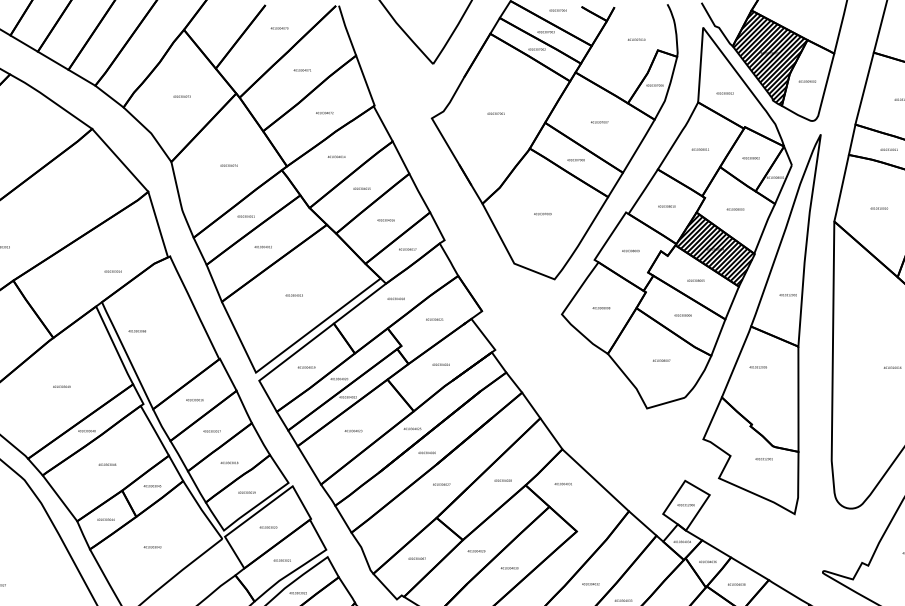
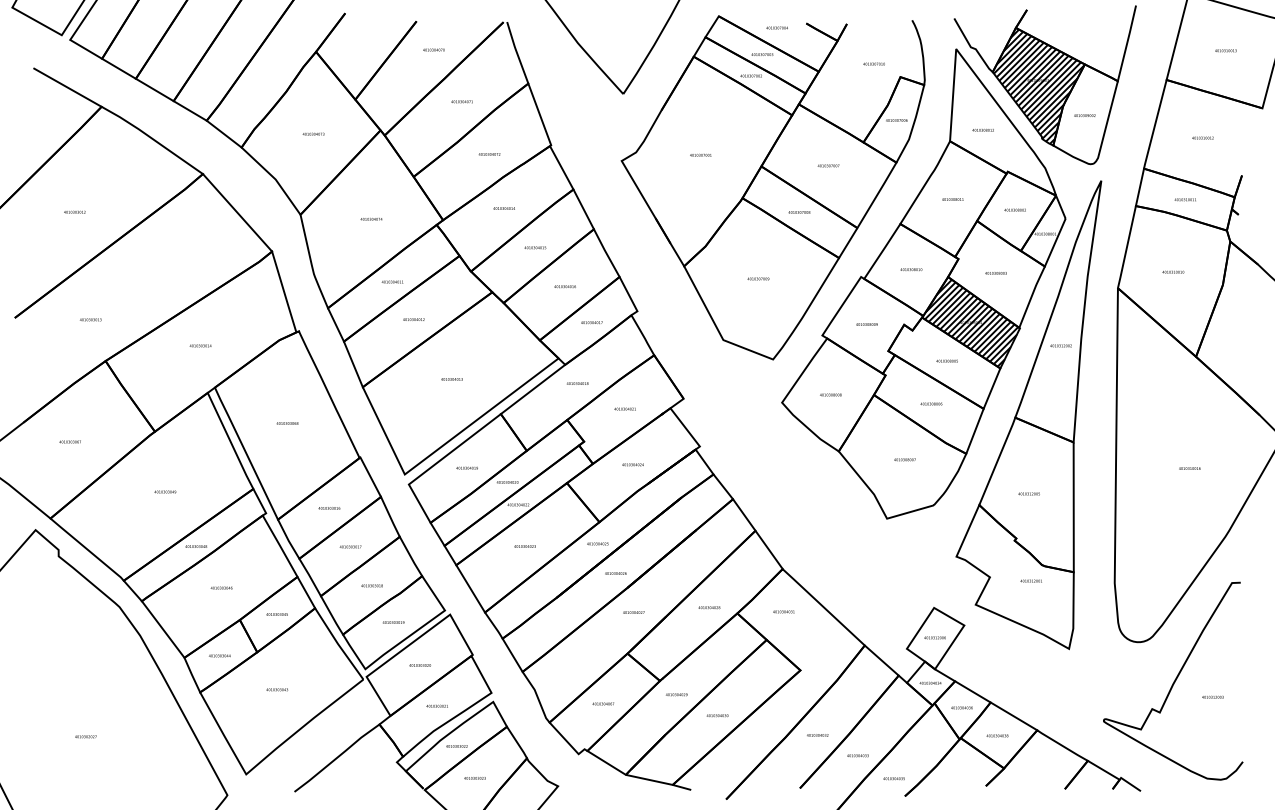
text: (112, 271) -> (200, 345), moved
text: (787, 294) -> (1060, 345), moved
text: (137, 331) -> (287, 423), moved
text: (757, 366) -> (1028, 493), moved

